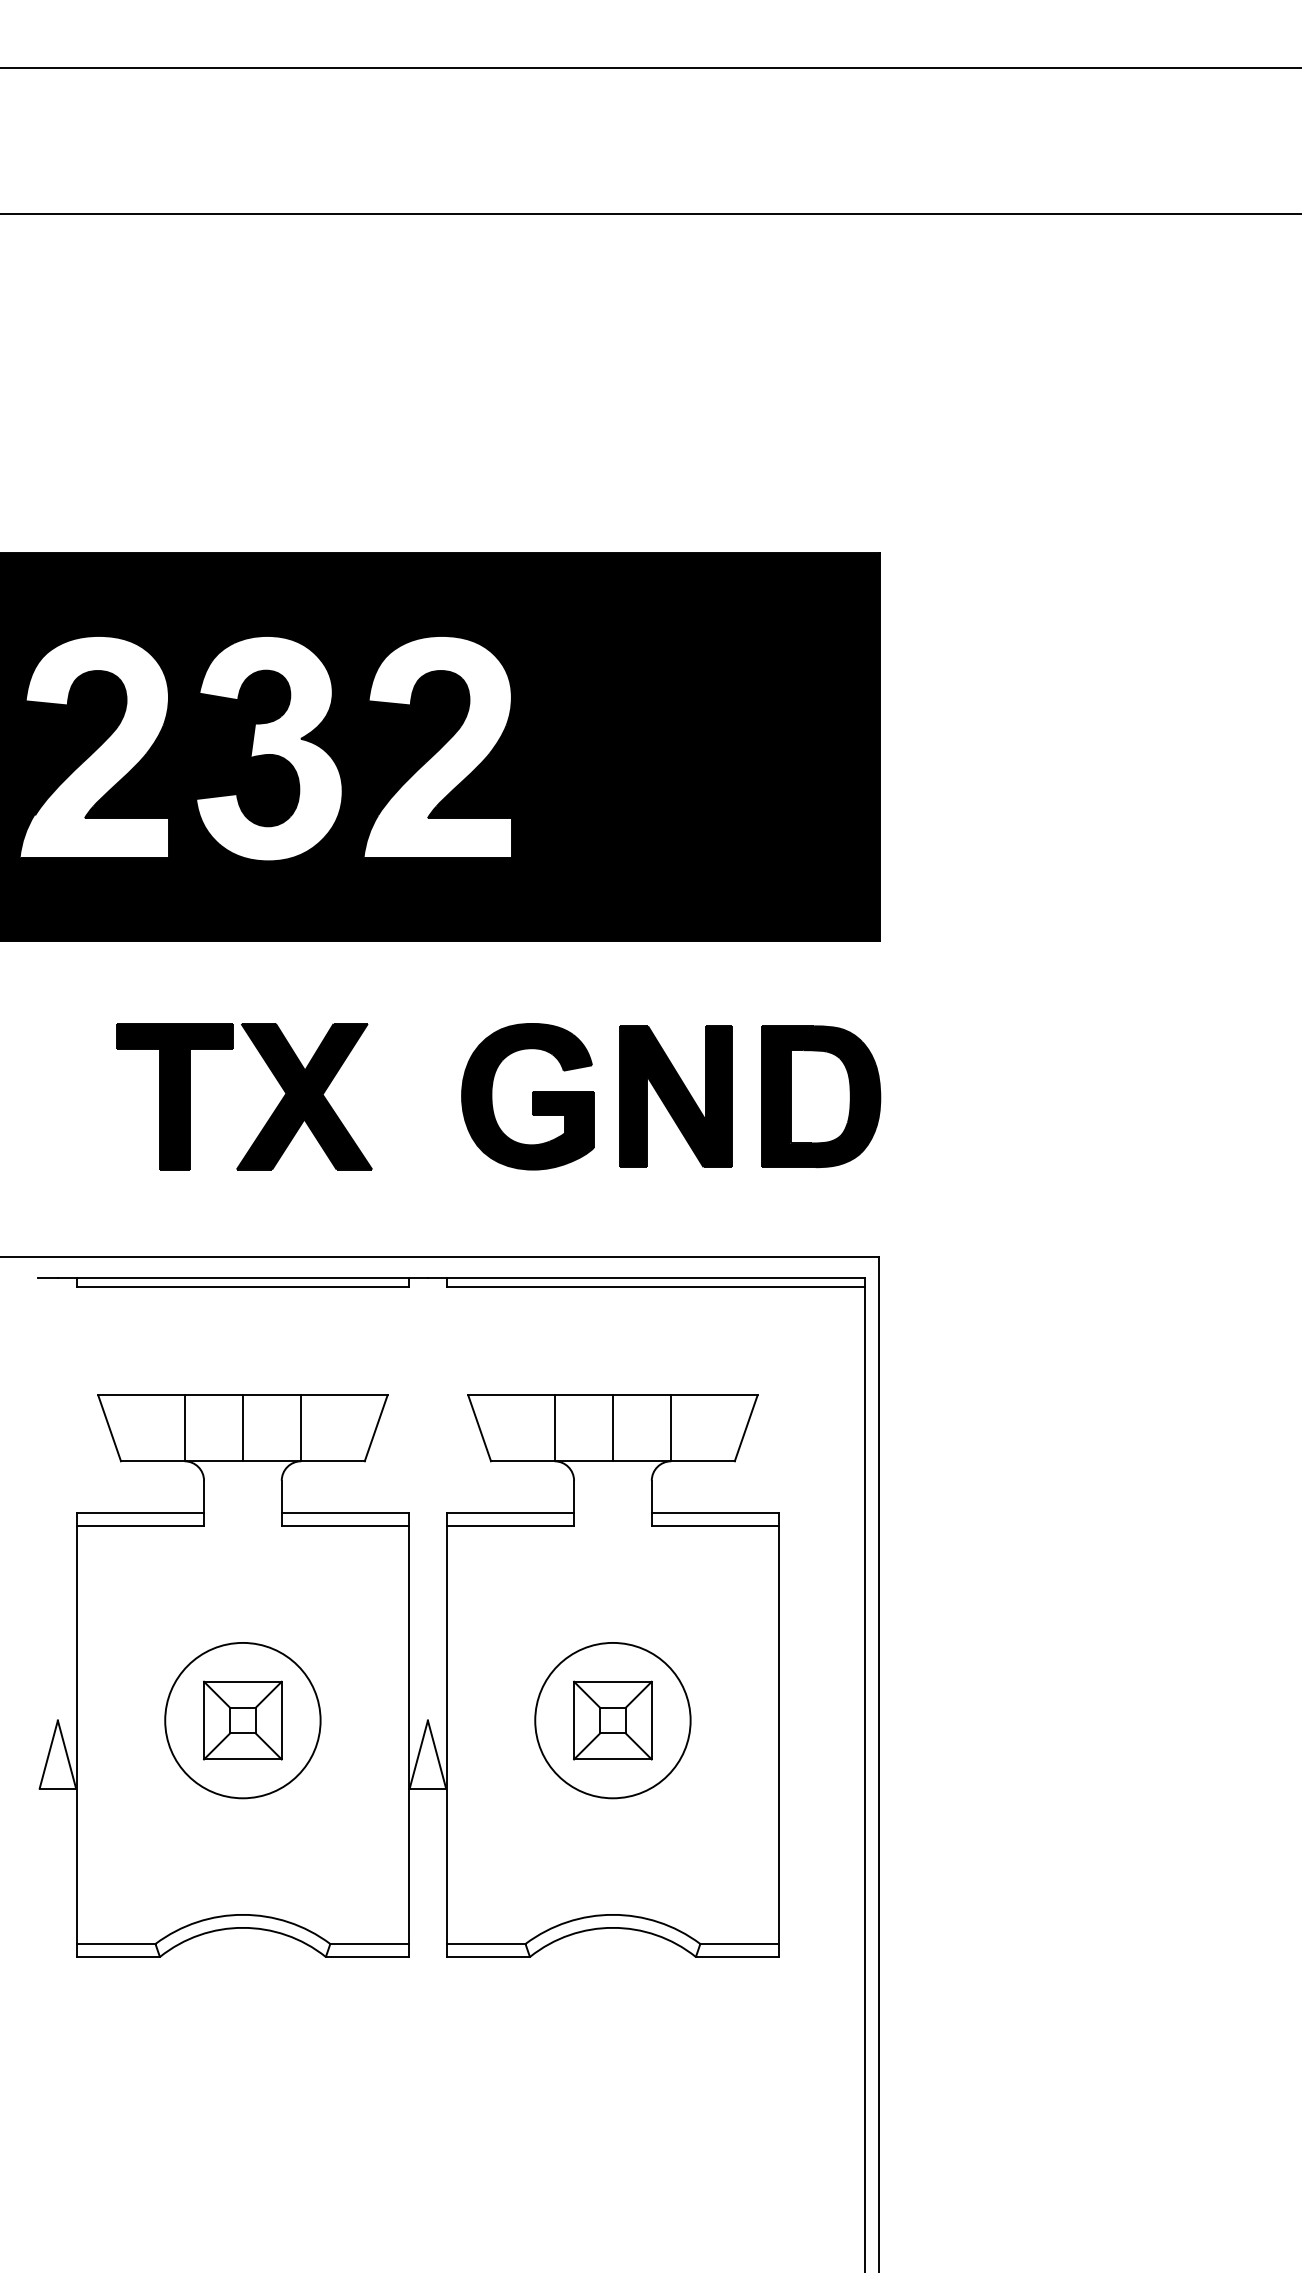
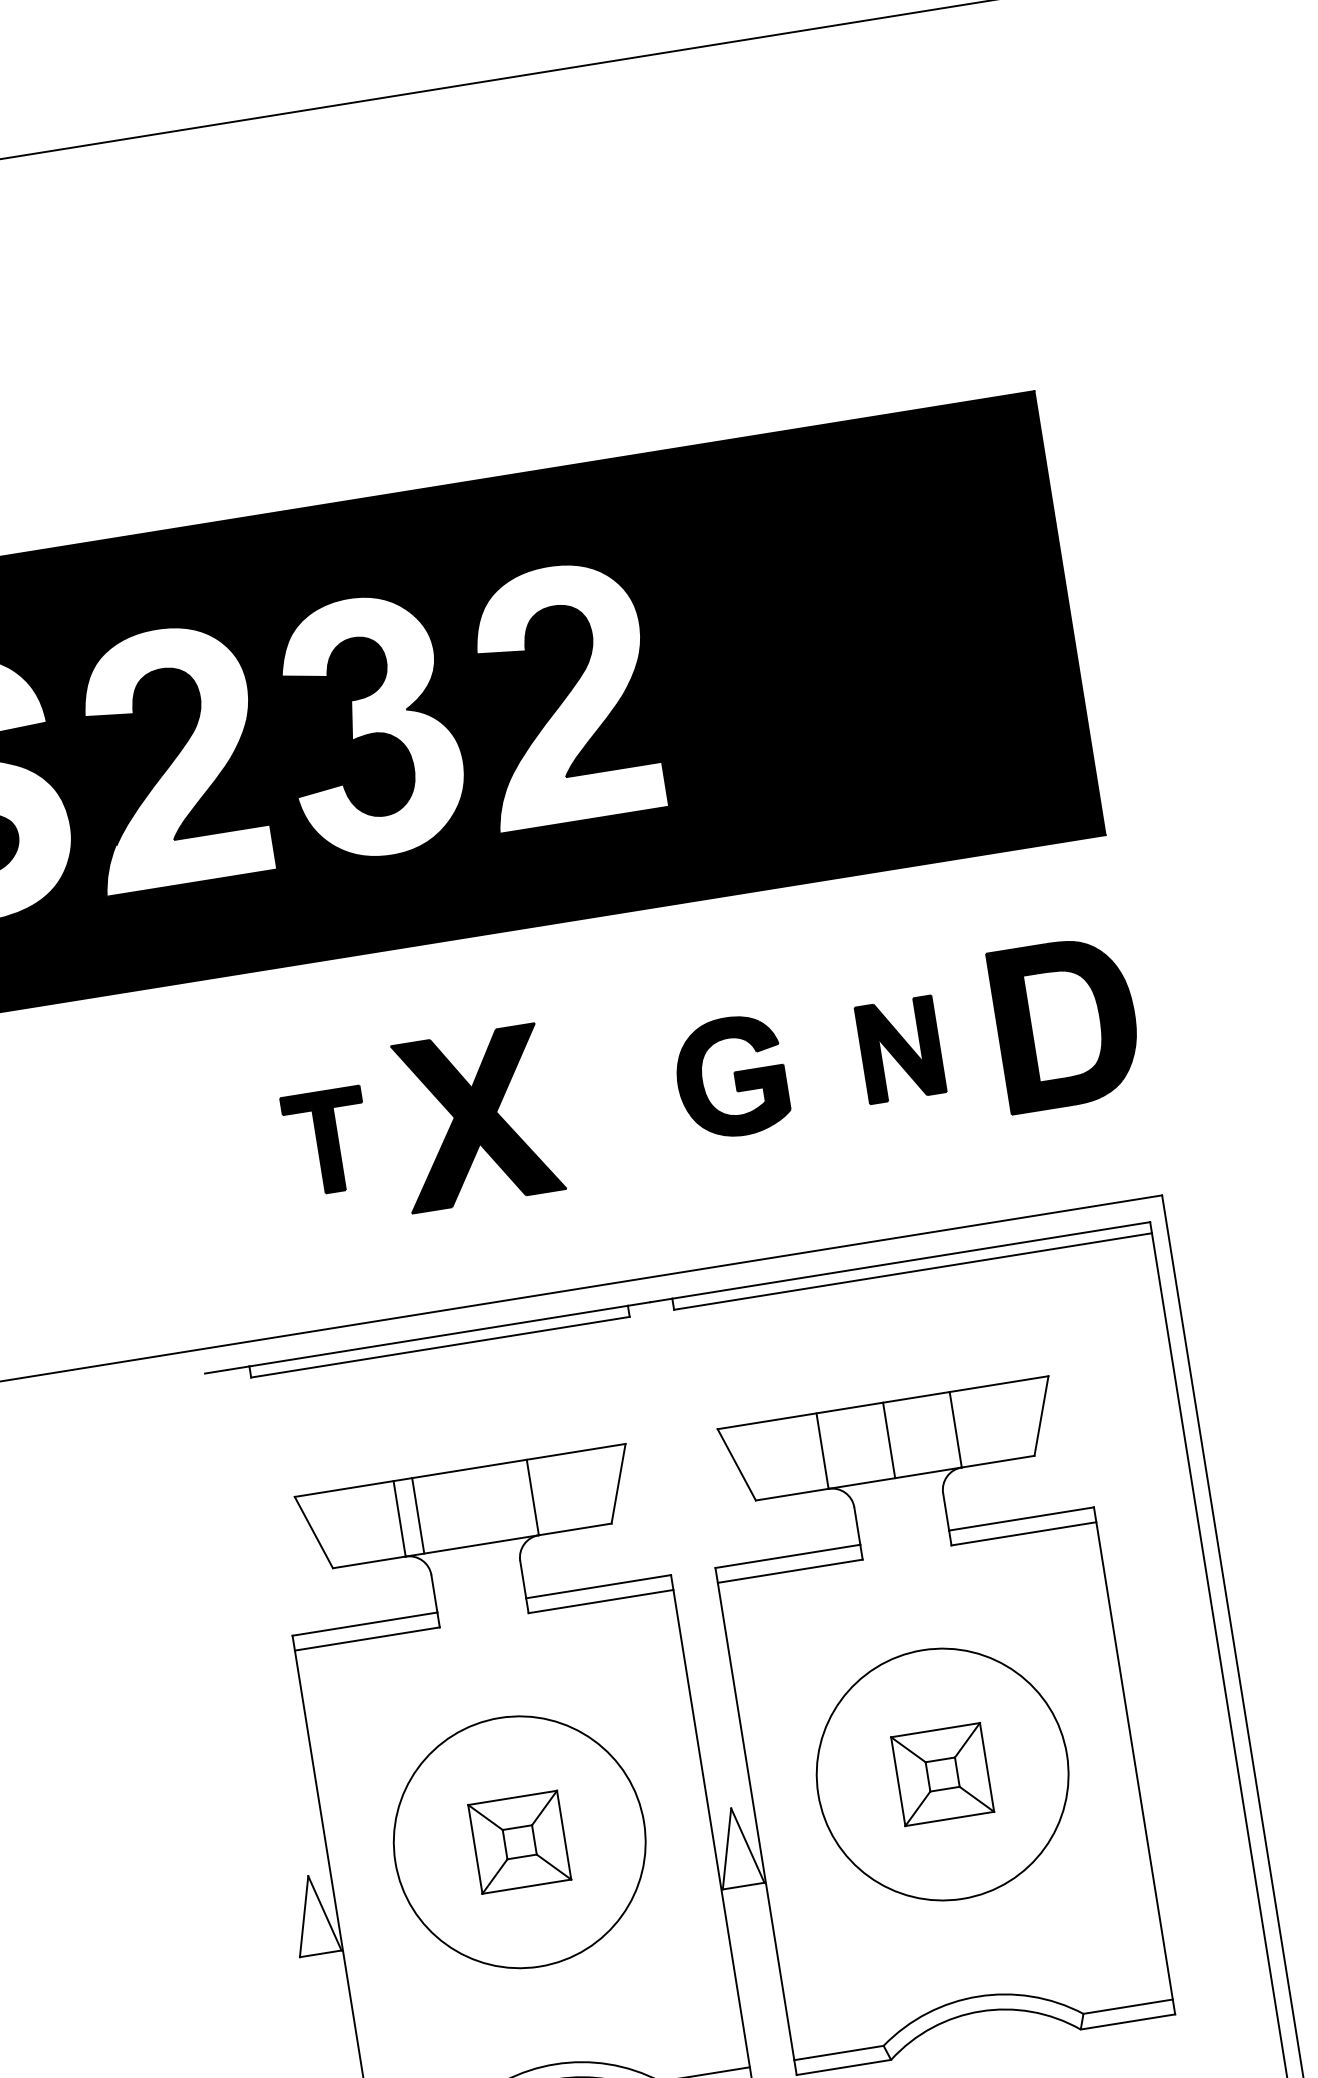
part: (174, 1096) -> (327, 1141), size x0.6
part: (527, 1096) -> (730, 1076), size x0.7
part: (675, 1096) -> (899, 1049), size x0.6
line: (242, 1428) -> (417, 1516), moved
circle: (242, 1720) -> (519, 1842), size x1.4
circle: (612, 1720) -> (942, 1774), size x1.4

